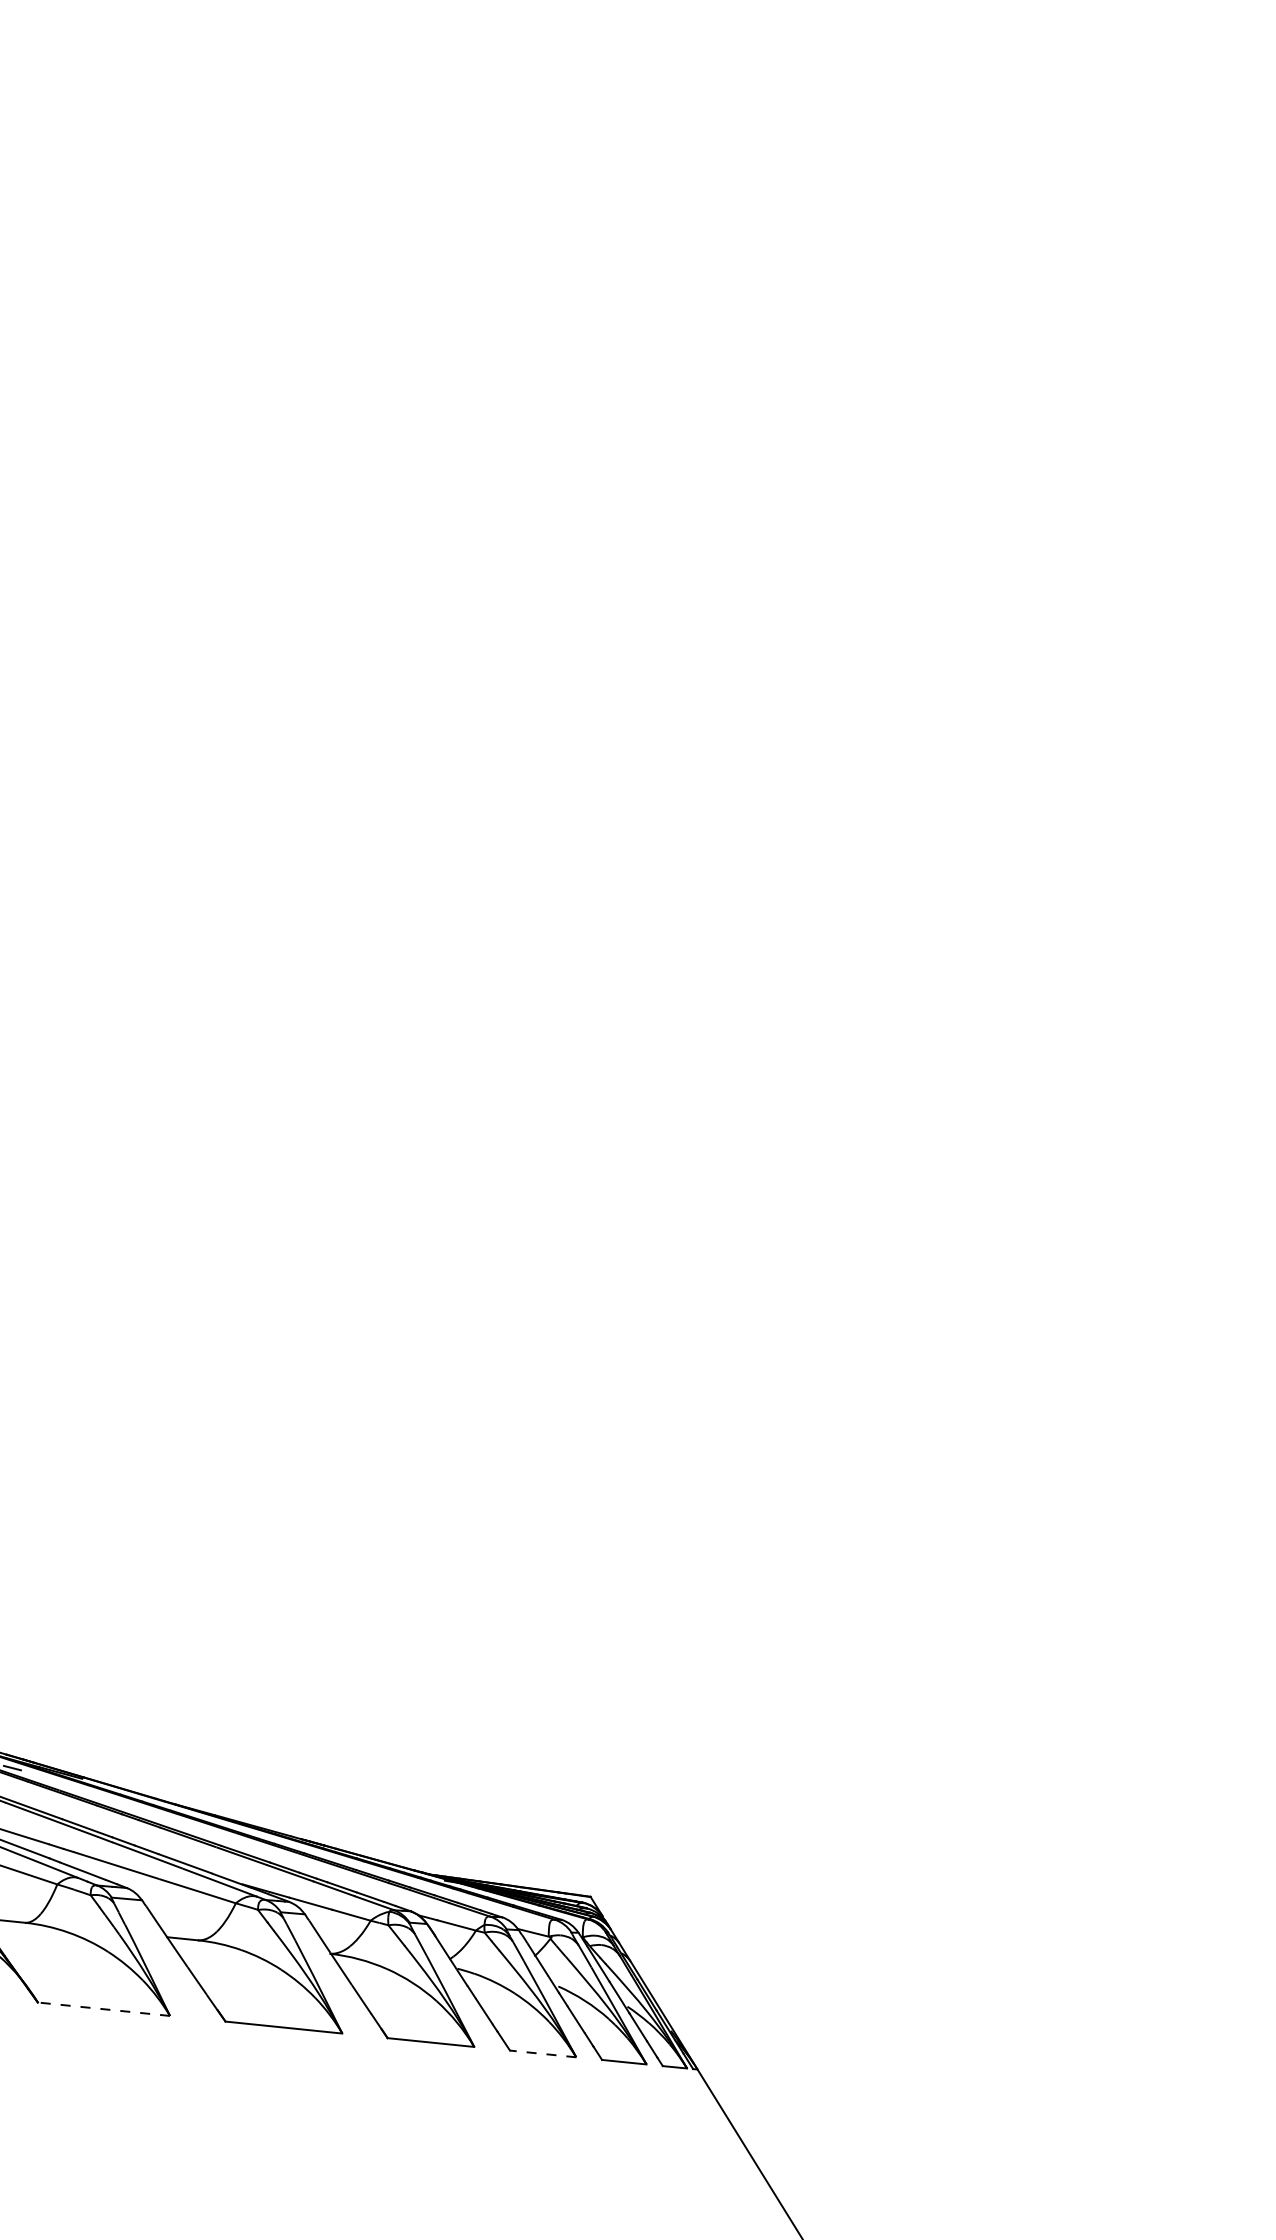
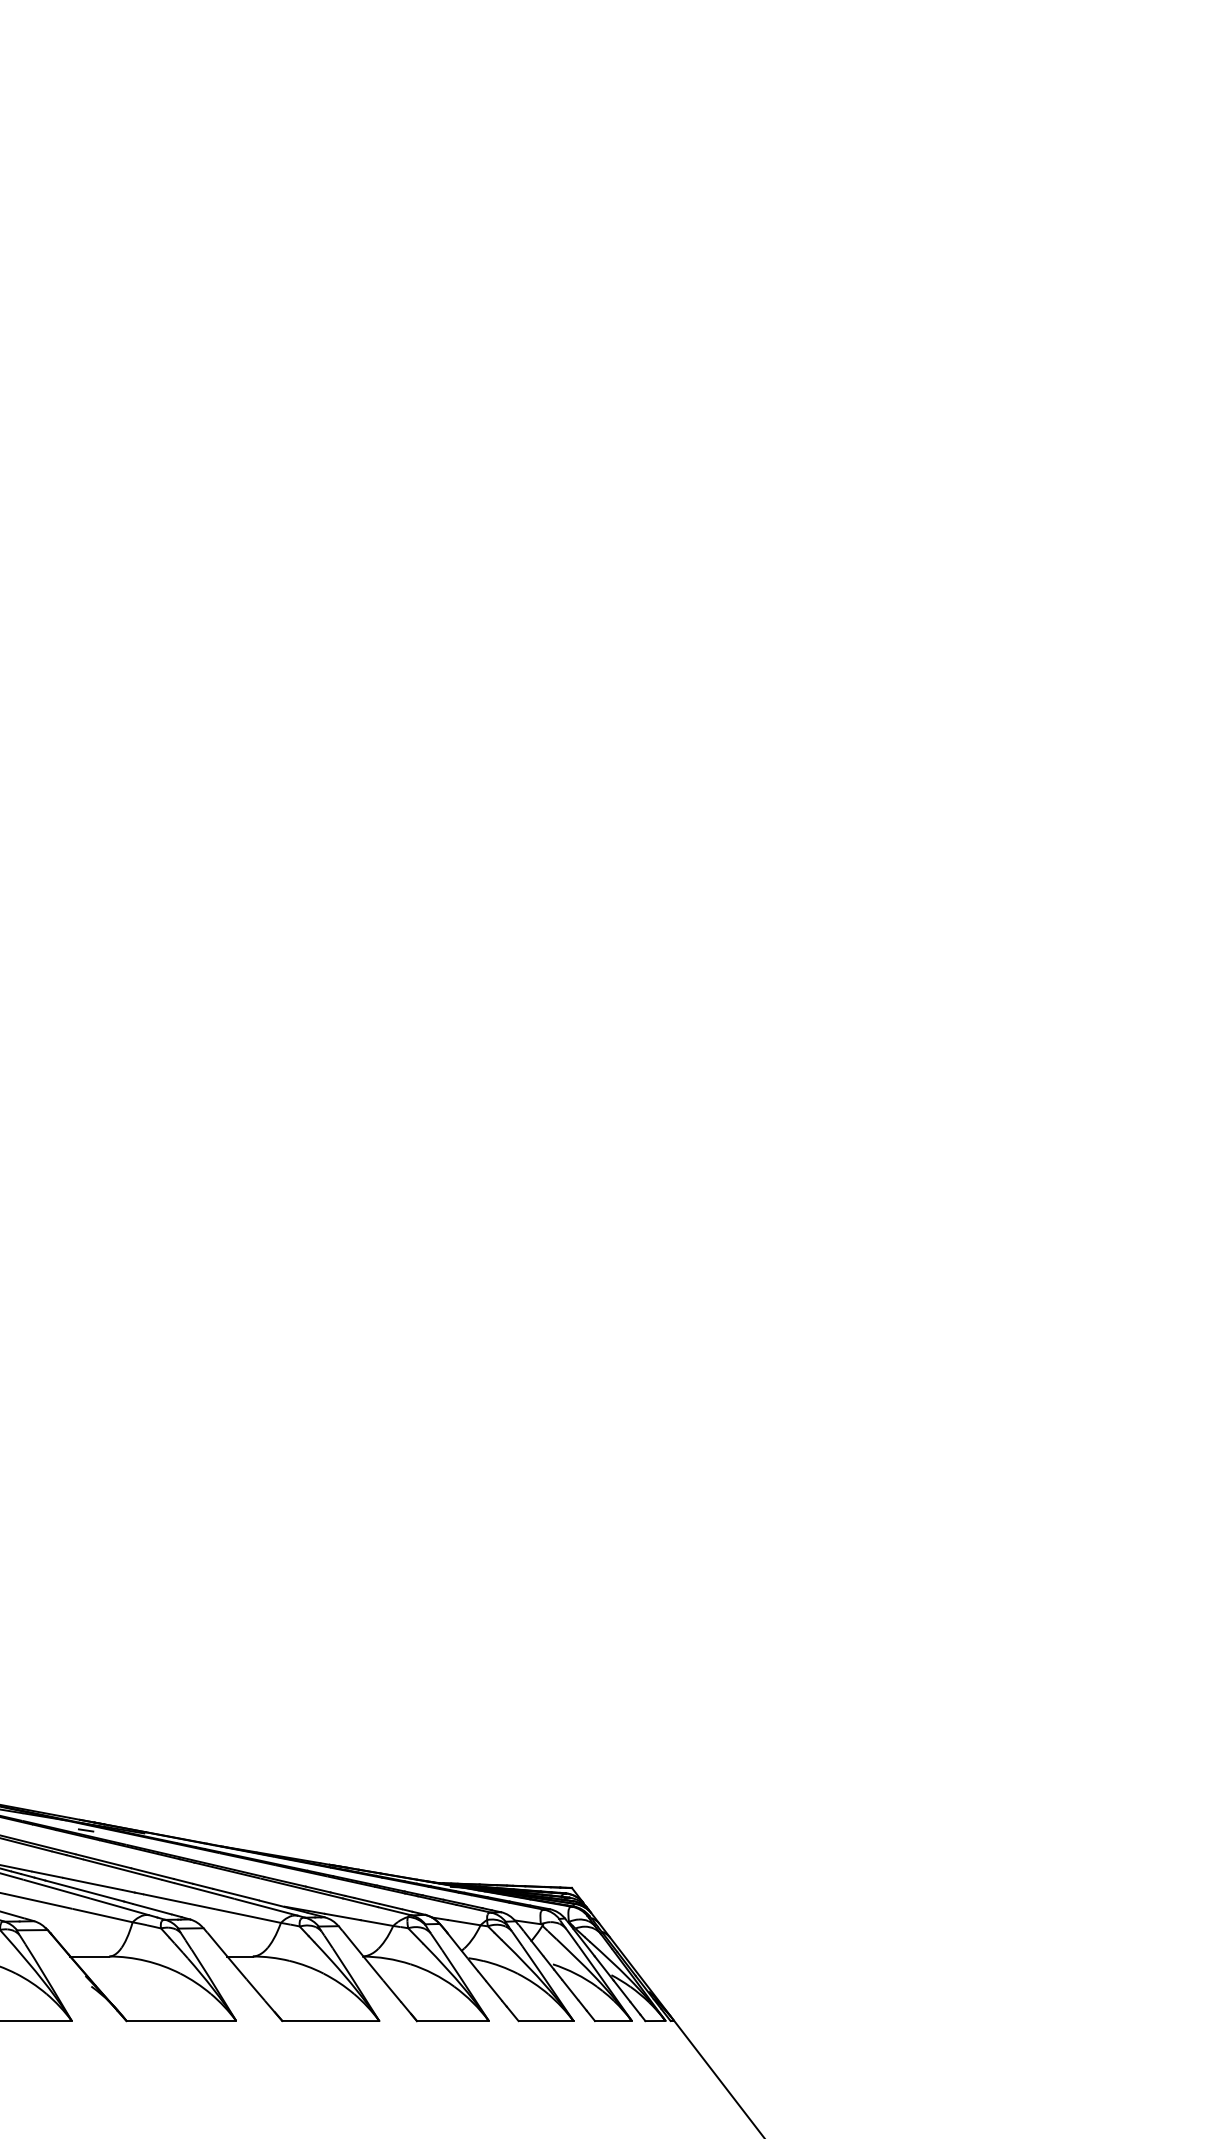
line: (104, 2008) -> (181, 2020), dashed -> solid
line: (543, 2054) -> (546, 2021), dashed -> solid

